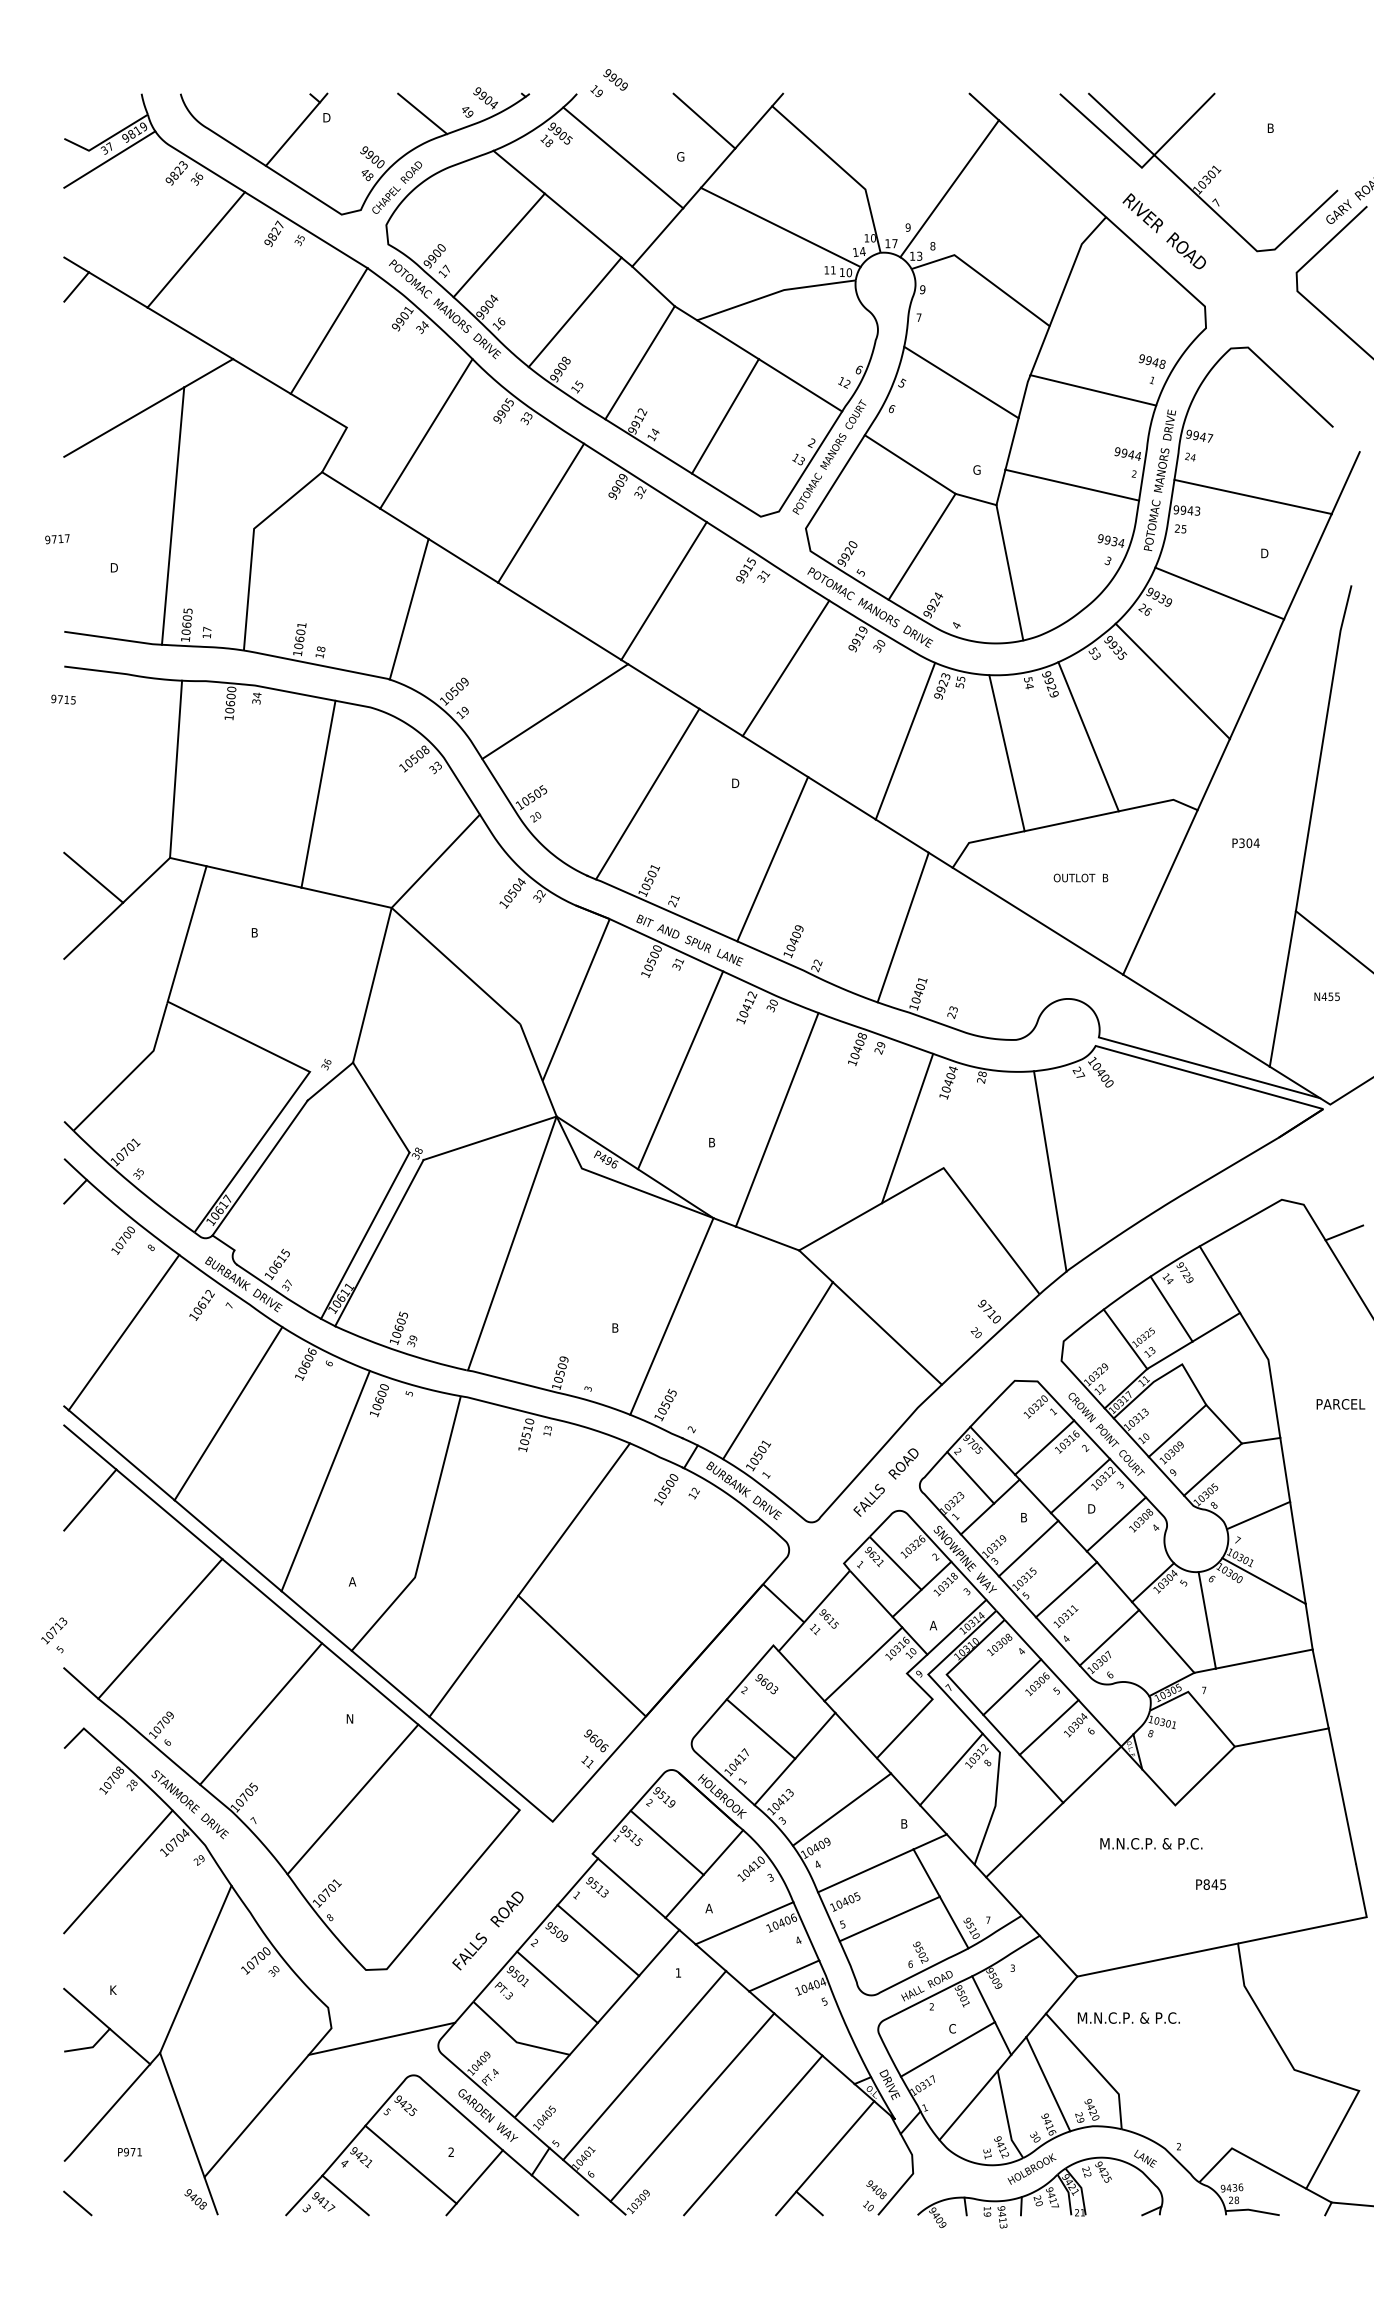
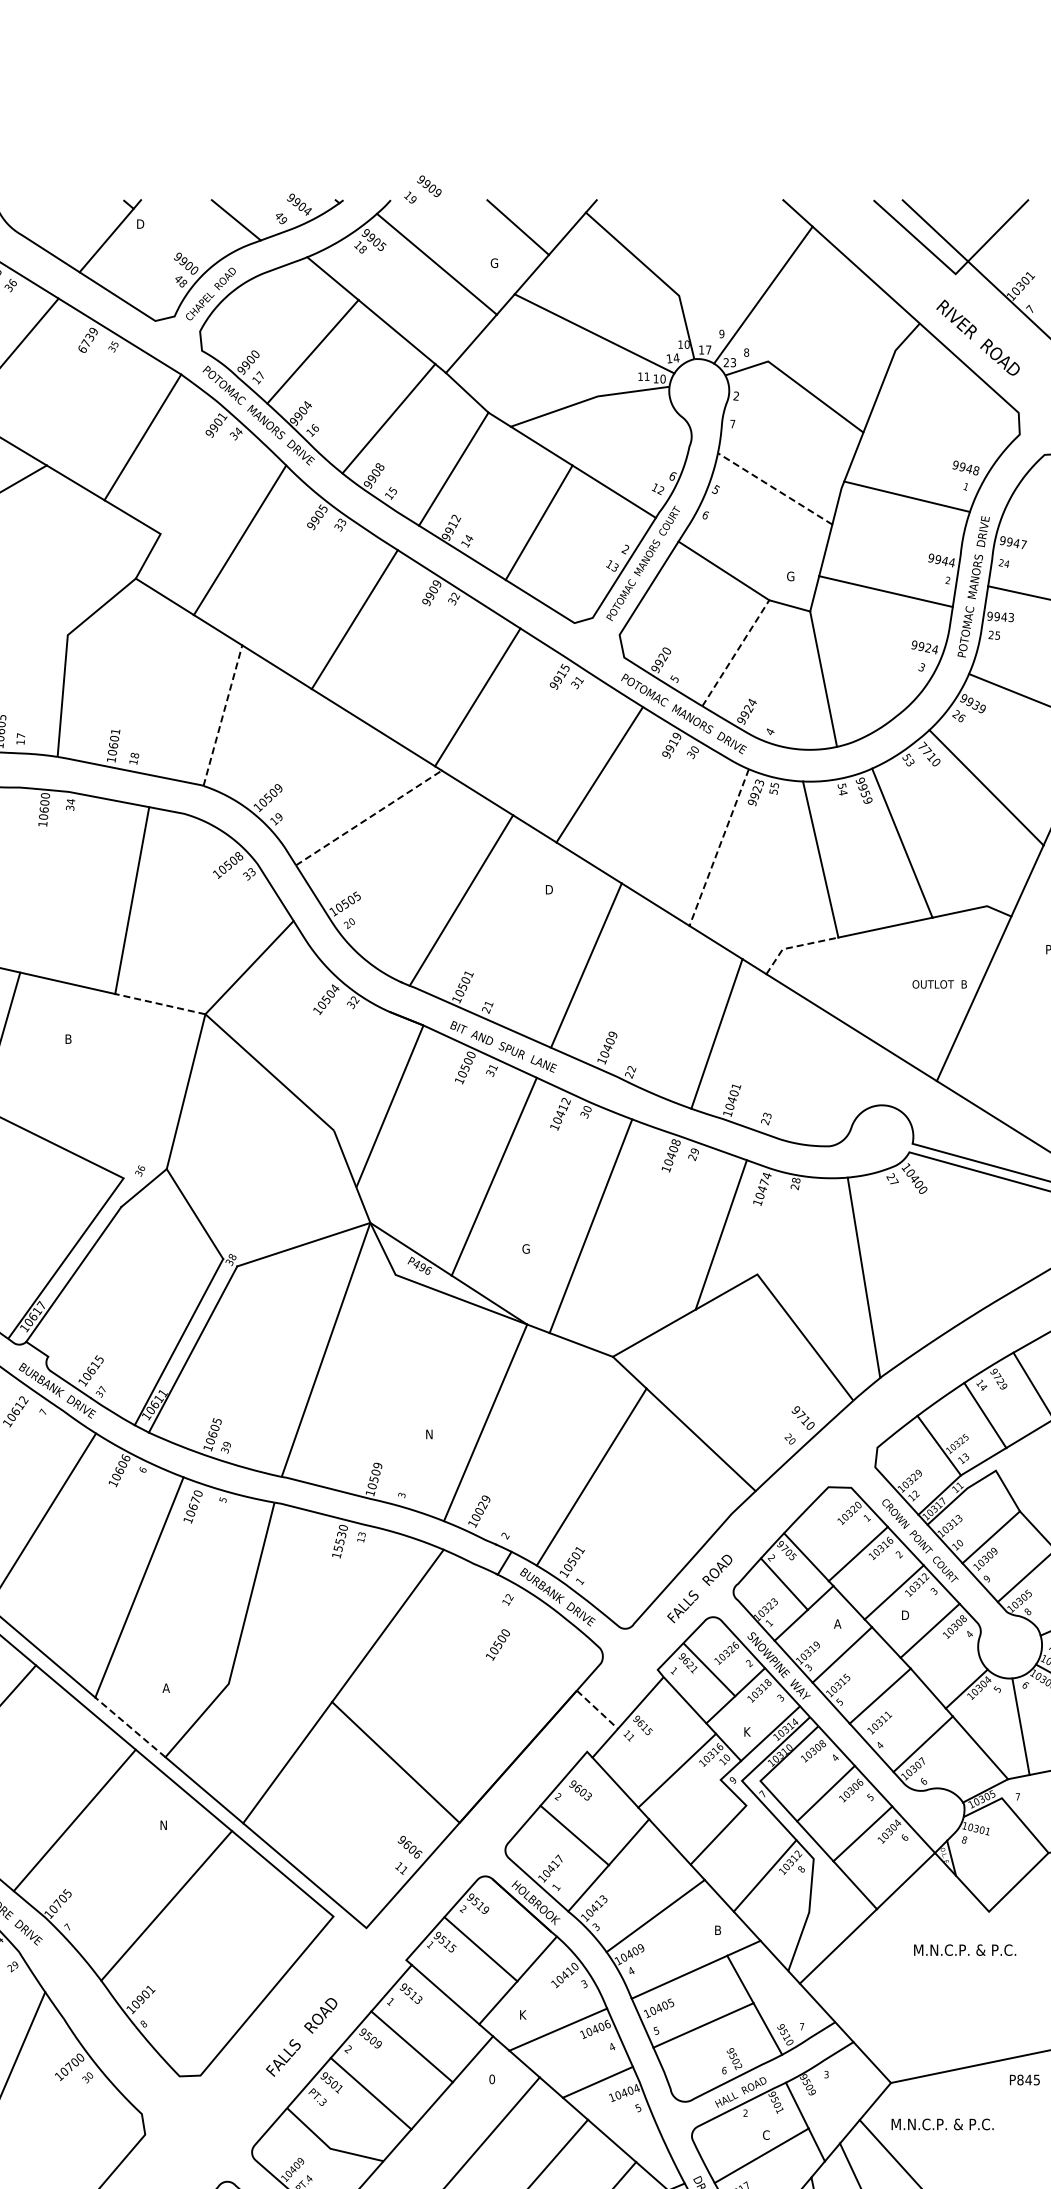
text: (273, 233) -> (87, 339), 9827 -> 6739
text: (912, 255) -> (726, 361), 13 -> 23
text: (922, 289) -> (736, 395), 9 -> 2
line: (961, 382) -> (775, 488), solid -> dashed
text: (1114, 541) -> (928, 647), 9934 -> 9924
line: (922, 546) -> (736, 652), solid -> dashed
line: (409, 609) -> (223, 715), solid -> dashed
text: (1115, 646) -> (929, 752), 9935 -> 7710
text: (1051, 687) -> (865, 793), 9929 -> 9959
line: (555, 711) -> (369, 817), solid -> dashed
line: (905, 741) -> (719, 847), solid -> dashed
line: (981, 840) -> (795, 946), solid -> dashed
text: (1080, 877) -> (939, 983), moved
line: (346, 897) -> (160, 1003), solid -> dashed
text: (950, 1075) -> (764, 1181), 10404 -> 10474
text: (711, 1142) -> (525, 1248), B -> G
text: (615, 1327) -> (429, 1433), B -> N
text: (381, 1393) -> (195, 1499), 10600 -> 10670
text: (668, 1398) -> (482, 1504), 10505 -> 10029
text: (525, 1435) -> (339, 1541), 10510 -> 15530
text: (666, 1489) -> (498, 1644), moved
text: (1023, 1517) -> (837, 1623), B -> A
line: (784, 1603) -> (598, 1709), solid -> dashed
line: (316, 1620) -> (130, 1726), solid -> dashed
text: (932, 1625) -> (746, 1731), A -> K
text: (1211, 1884) -> (1025, 2079), moved
text: (326, 1892) -> (140, 1998), 10701 -> 10901
text: (708, 1908) -> (522, 2014), A -> K
text: (678, 1972) -> (492, 2078), 1 -> 0
line: (381, 2038) -> (195, 2144), removed

